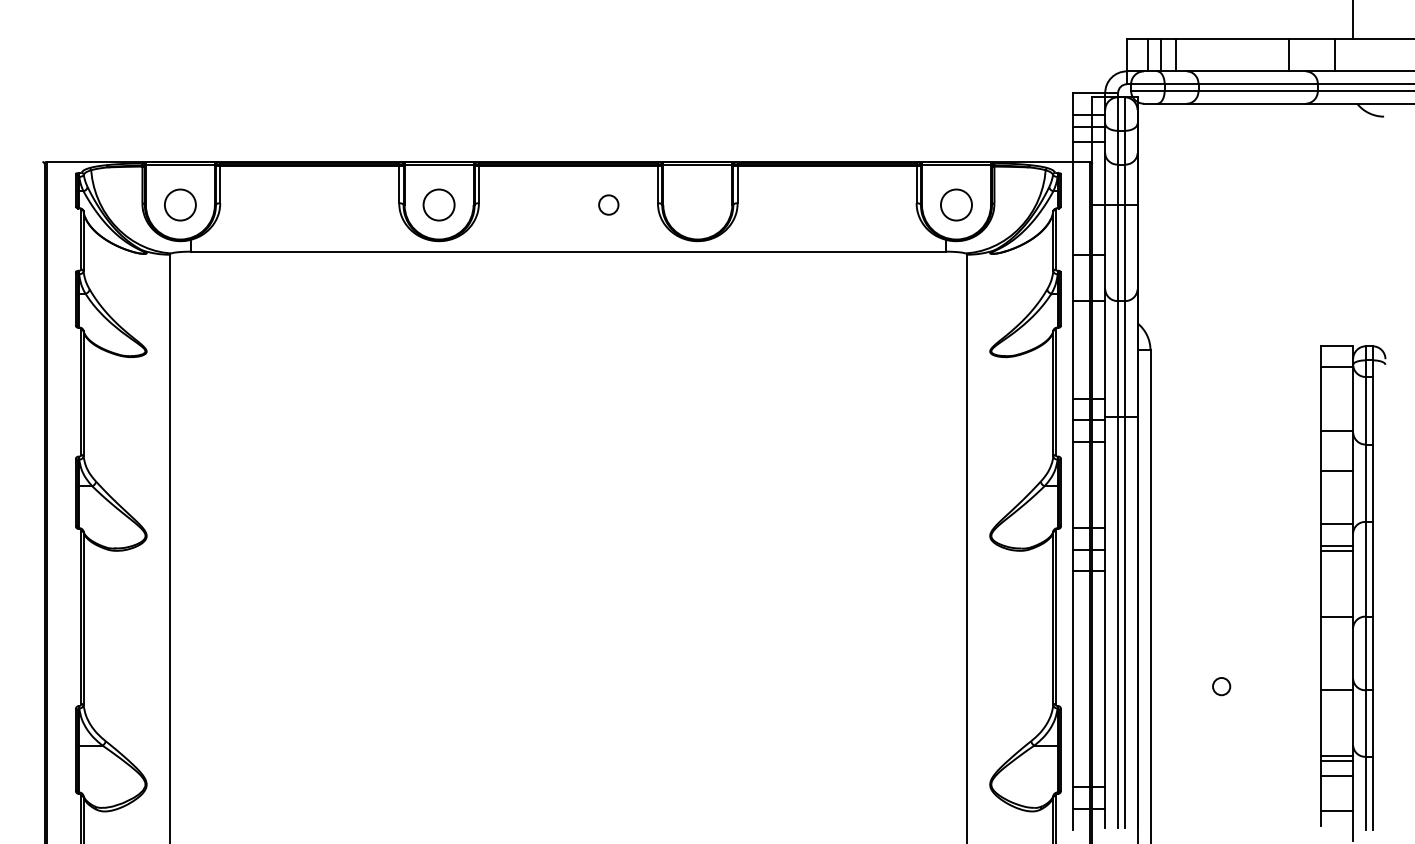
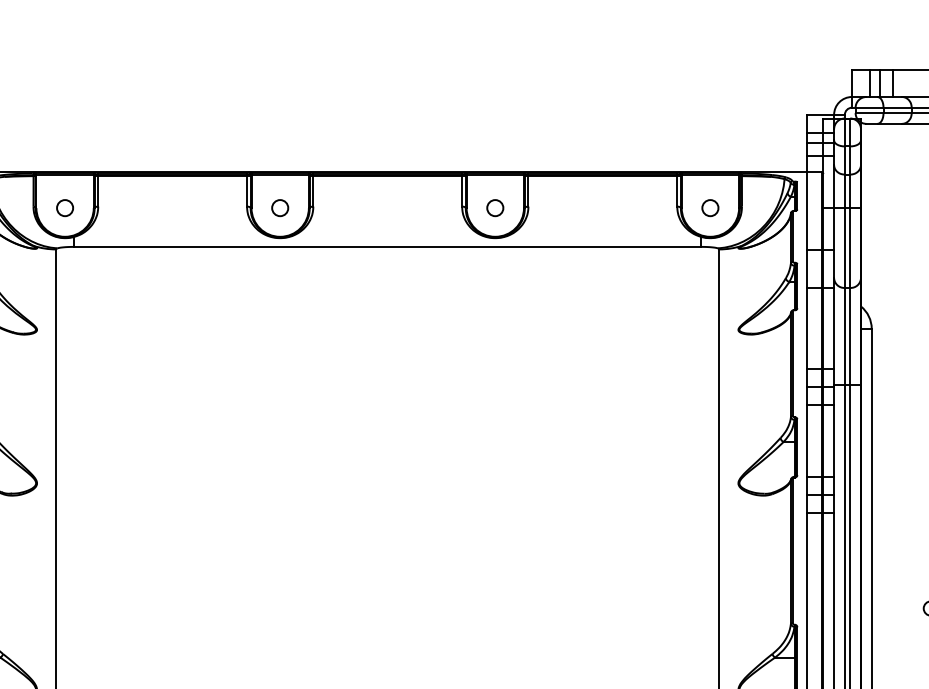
circle: (180, 204) -> (65, 207), size x0.62
circle: (438, 204) -> (279, 207), size x0.62
circle: (608, 204) -> (495, 207), moved
circle: (956, 204) -> (710, 207), size x0.62

